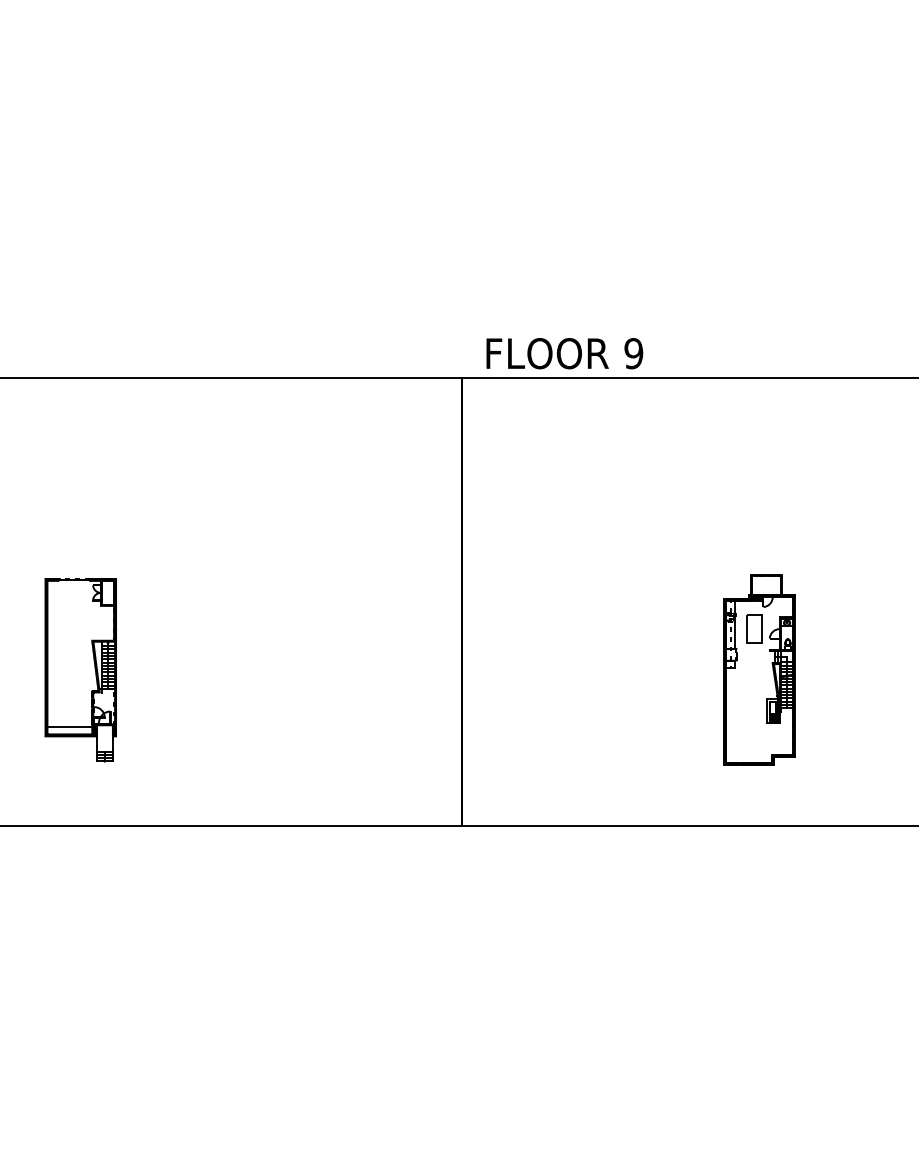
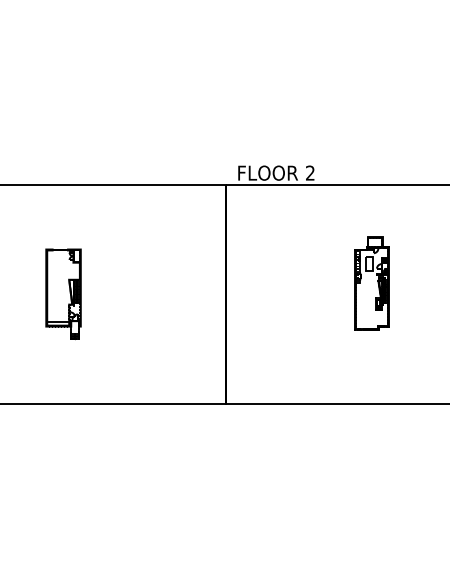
text: (632, 352) -> (309, 172), 9 -> 2
part: (758, 668) -> (371, 283), moved
part: (80, 670) -> (63, 294), moved

